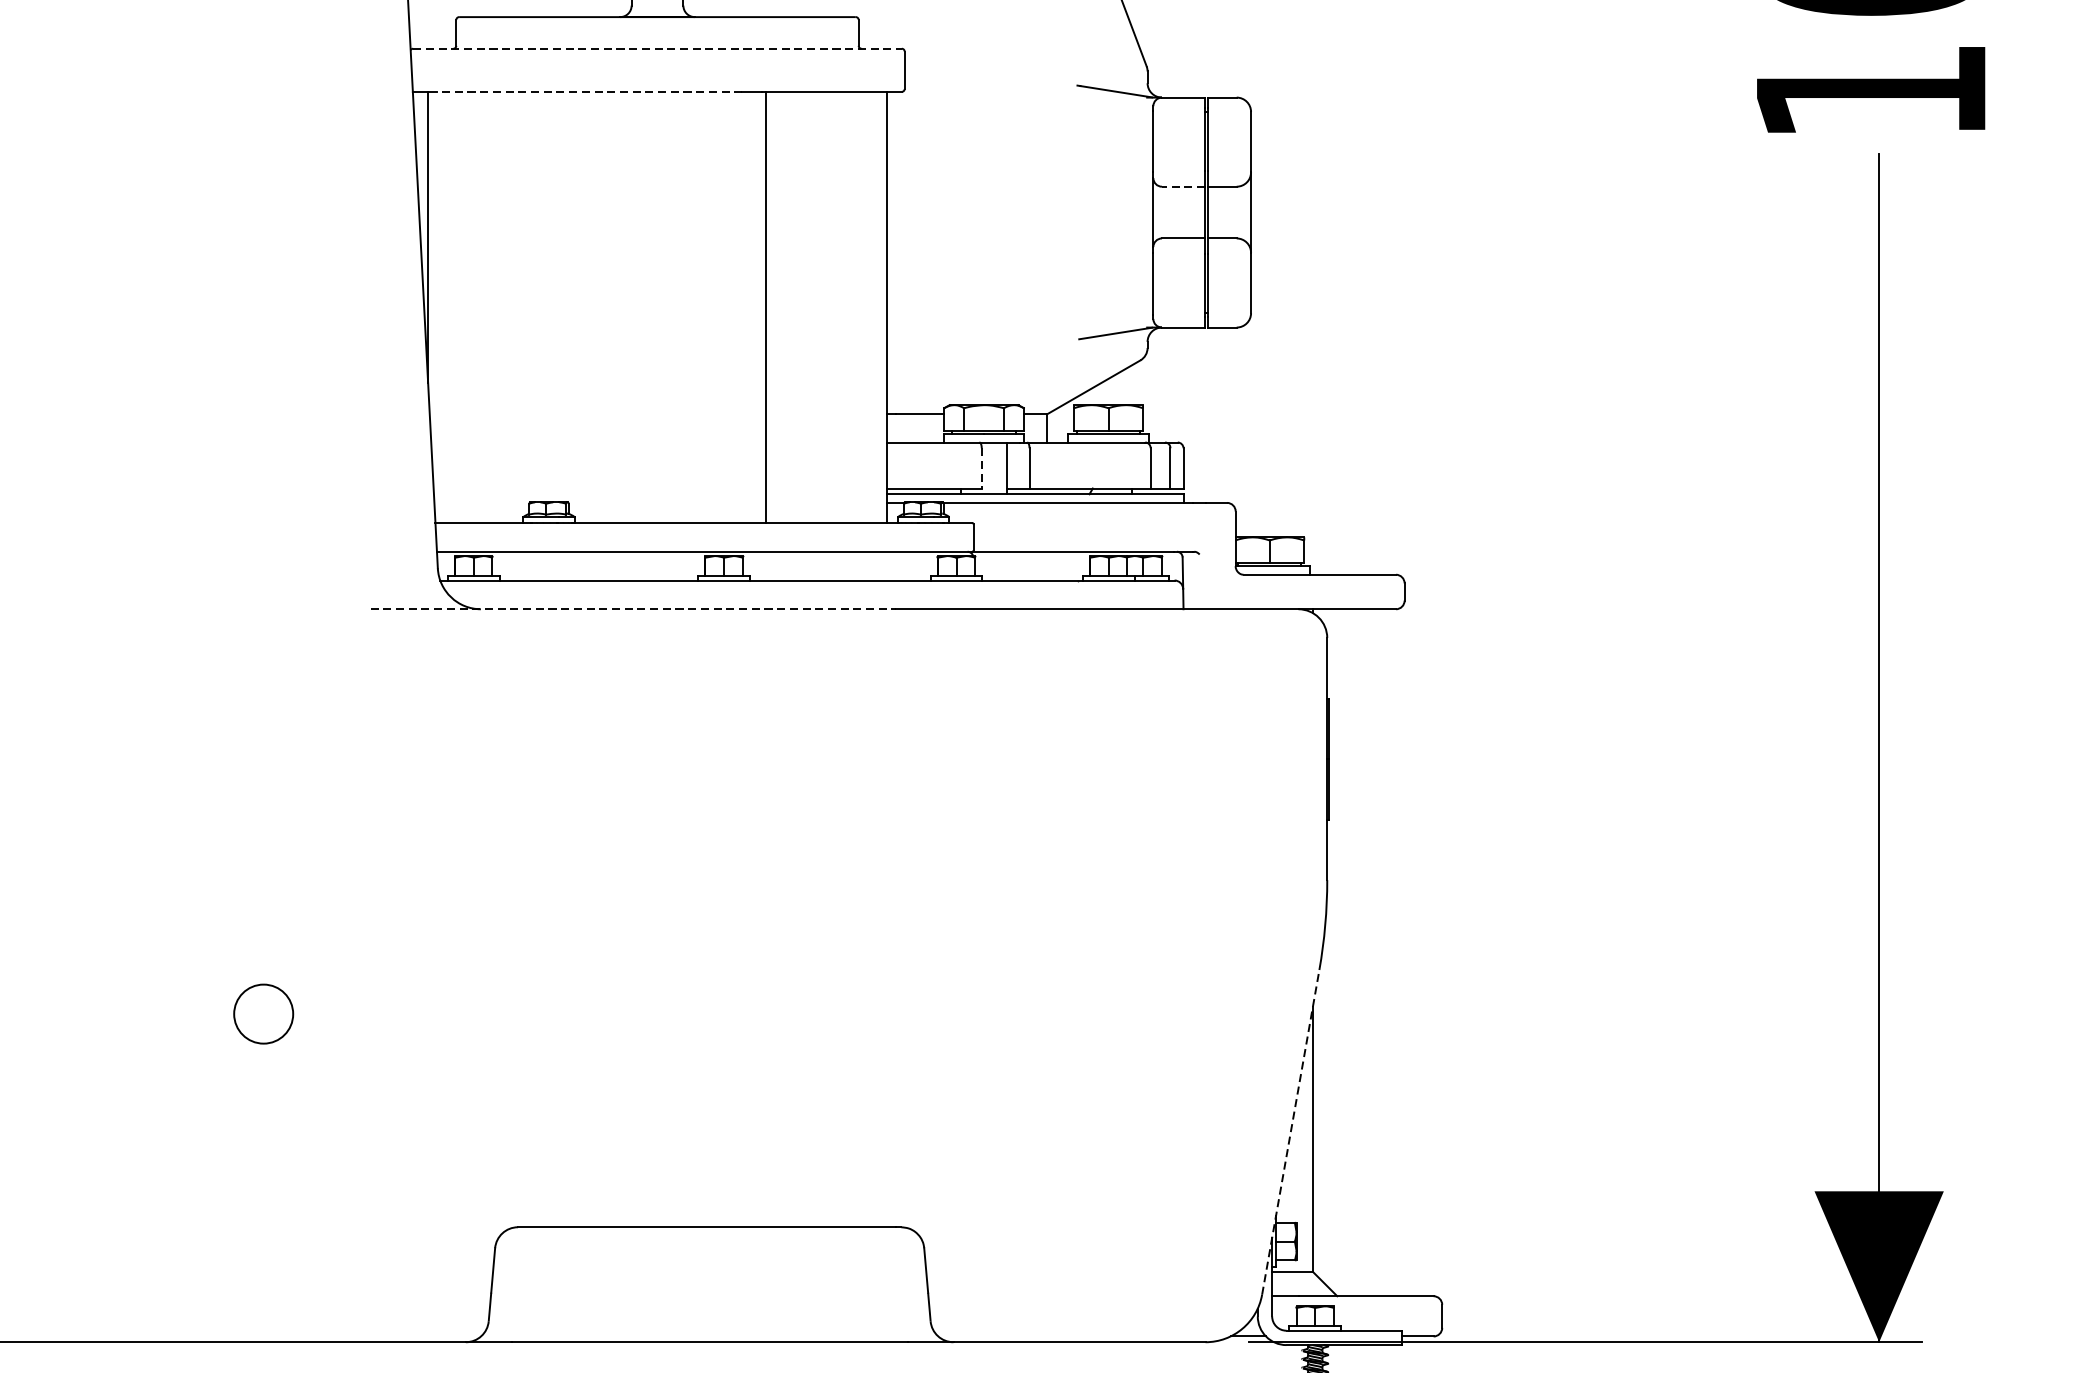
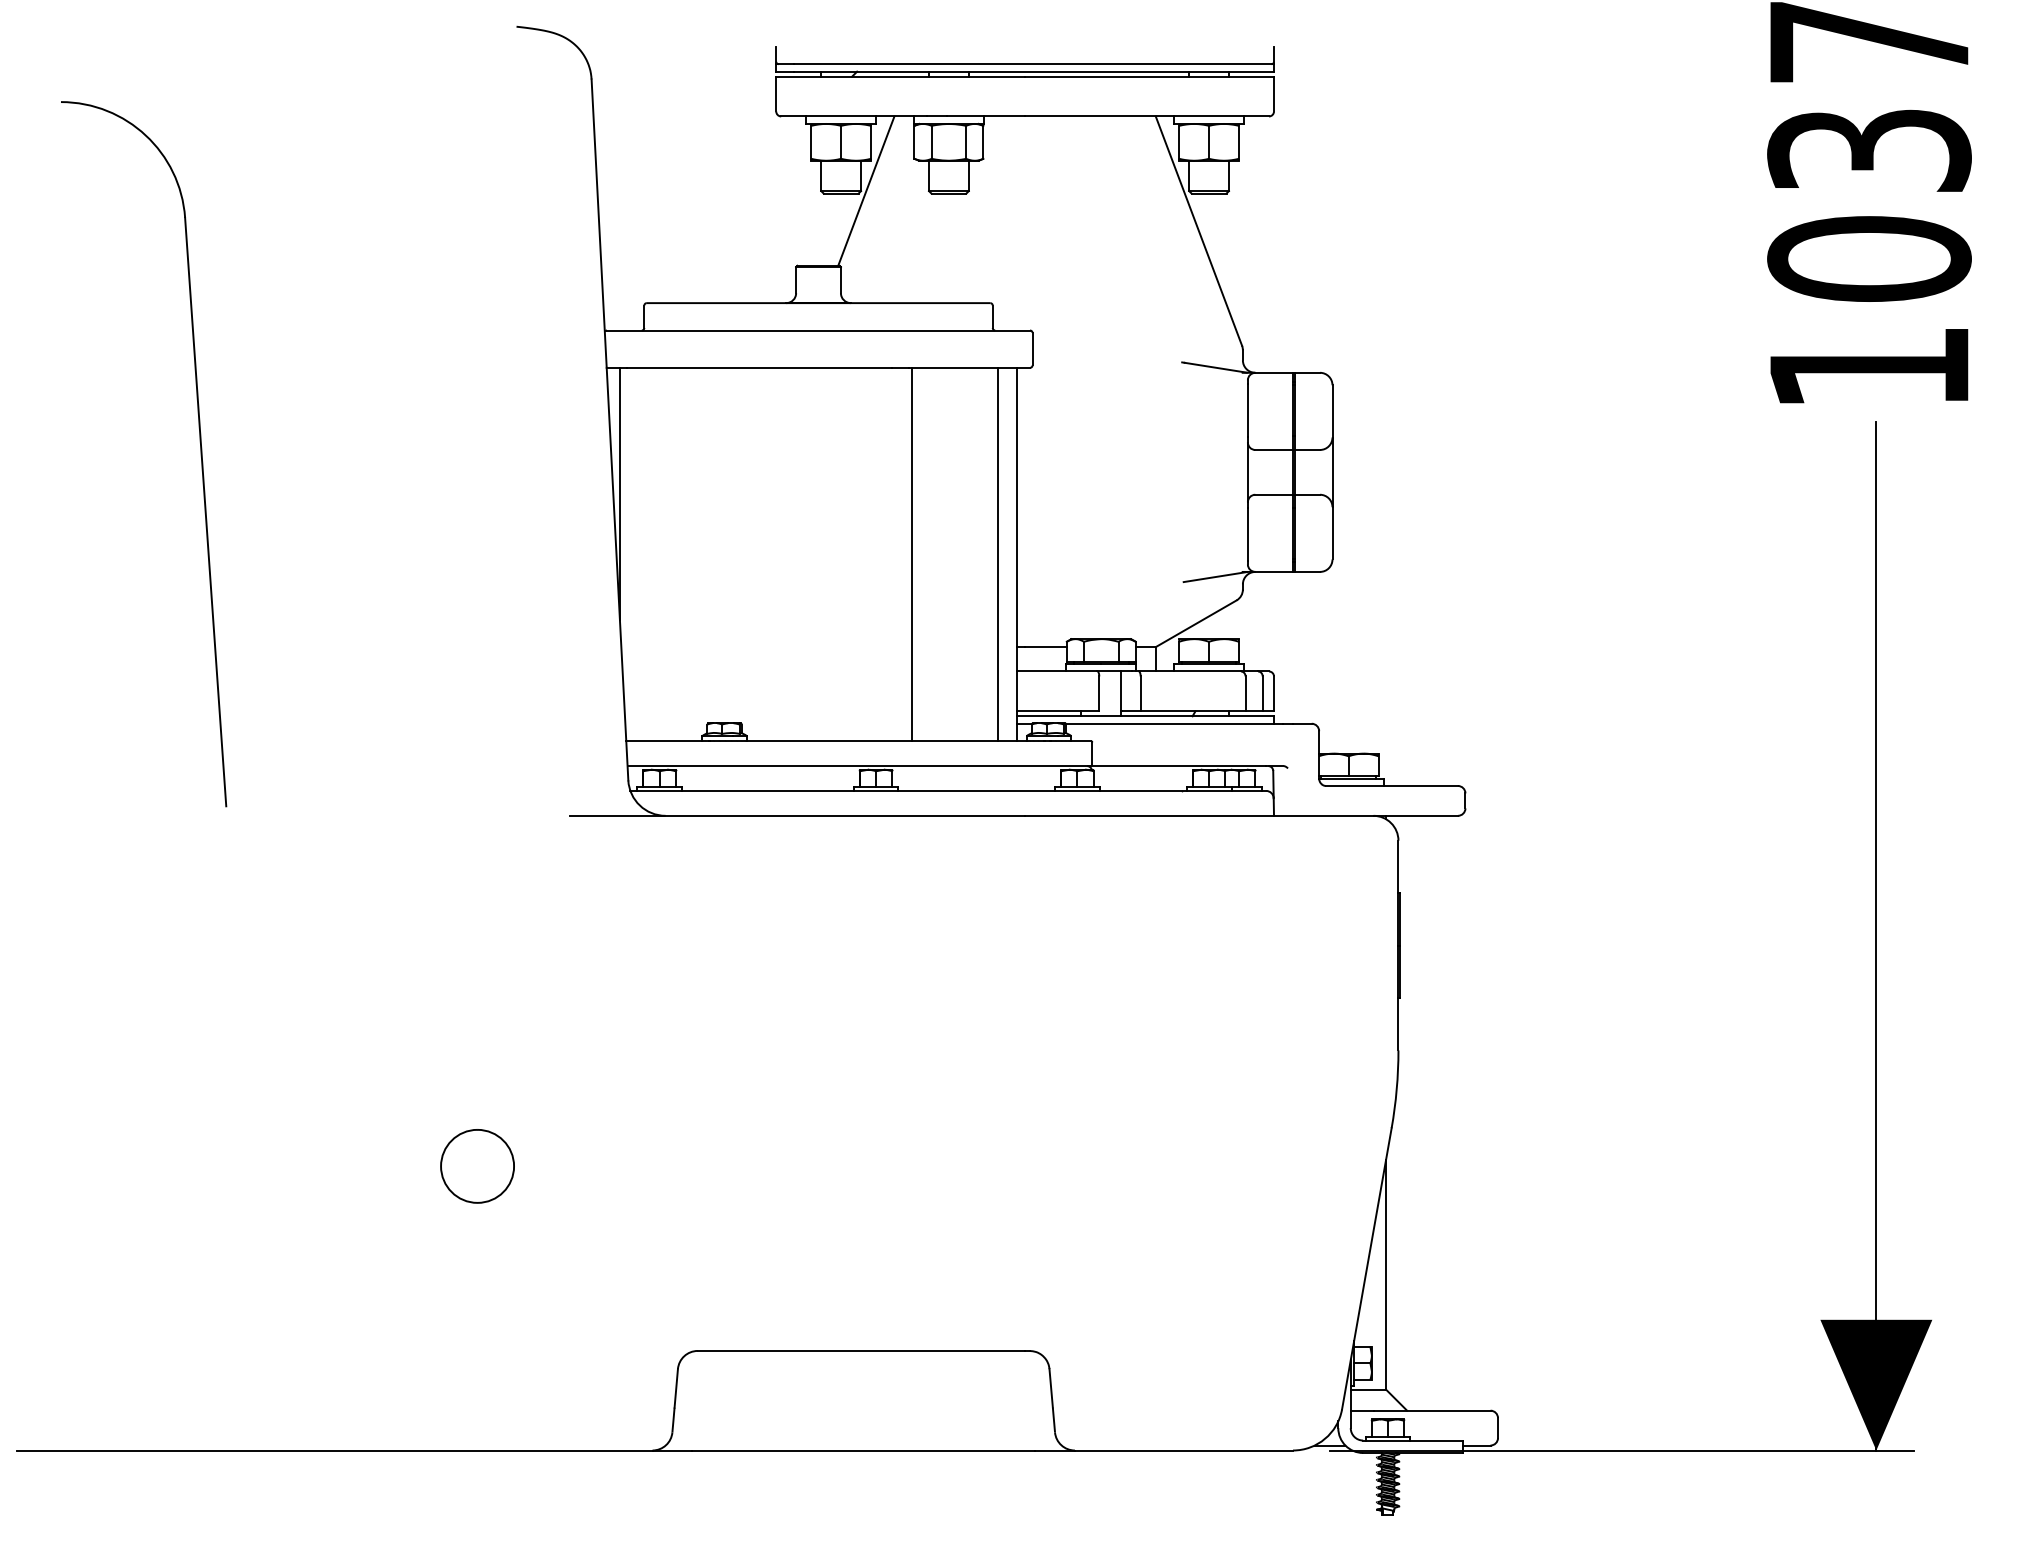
line: (657, 48) -> (818, 330), dashed -> solid
line: (589, 91) -> (759, 367), dashed -> solid
line: (1184, 186) -> (1274, 449), dashed -> solid
line: (864, 307) -> (997, 554), added
line: (981, 469) -> (1099, 694), dashed -> solid
line: (633, 608) -> (797, 815), dashed -> solid
part: (263, 1014) -> (477, 1166), size x1.43
line: (1290, 1132) -> (1366, 1268), dashed -> solid

